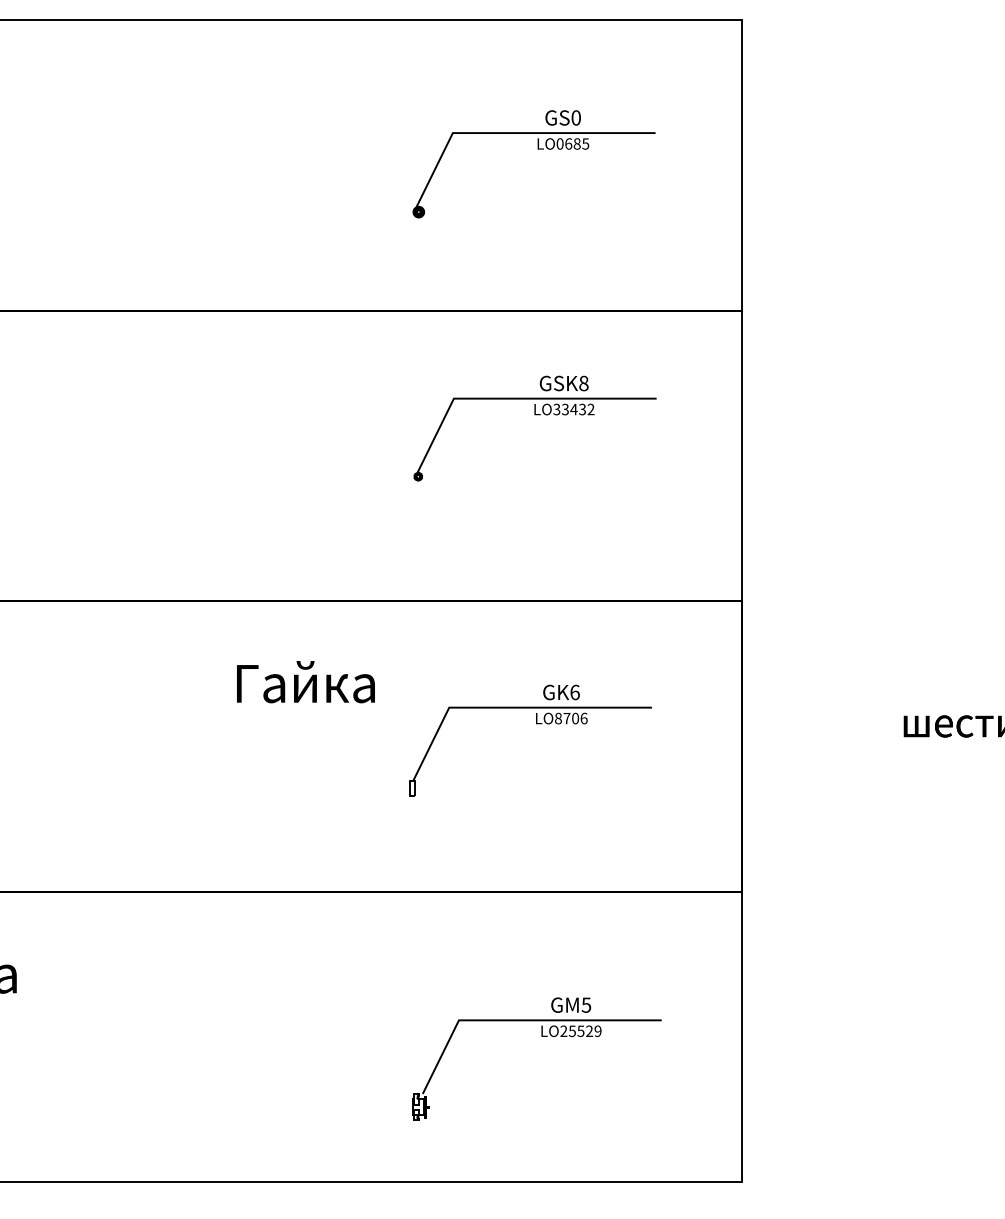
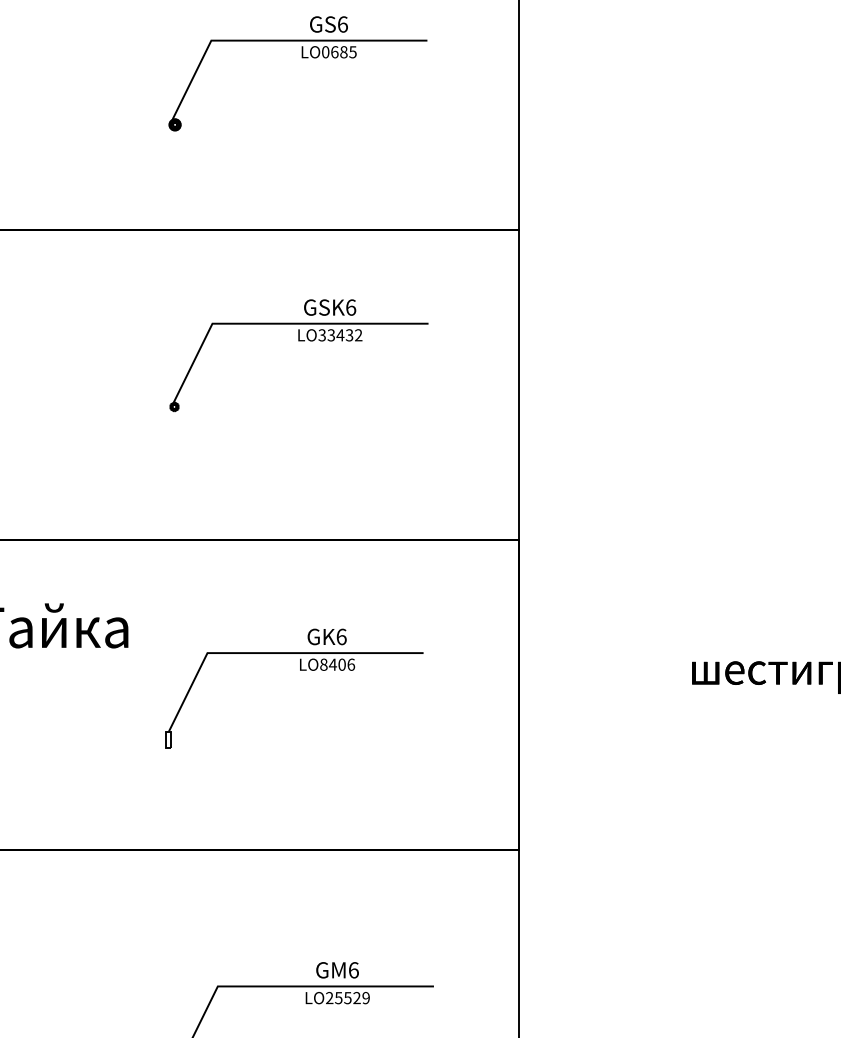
text: (576, 117) -> (343, 24), GS0 -> GS6
text: (583, 383) -> (350, 307), GSK8 -> GSK6
text: (566, 718) -> (332, 664), LO8706 -> LO8406
text: (586, 1004) -> (353, 969), GM5 -> GM6

